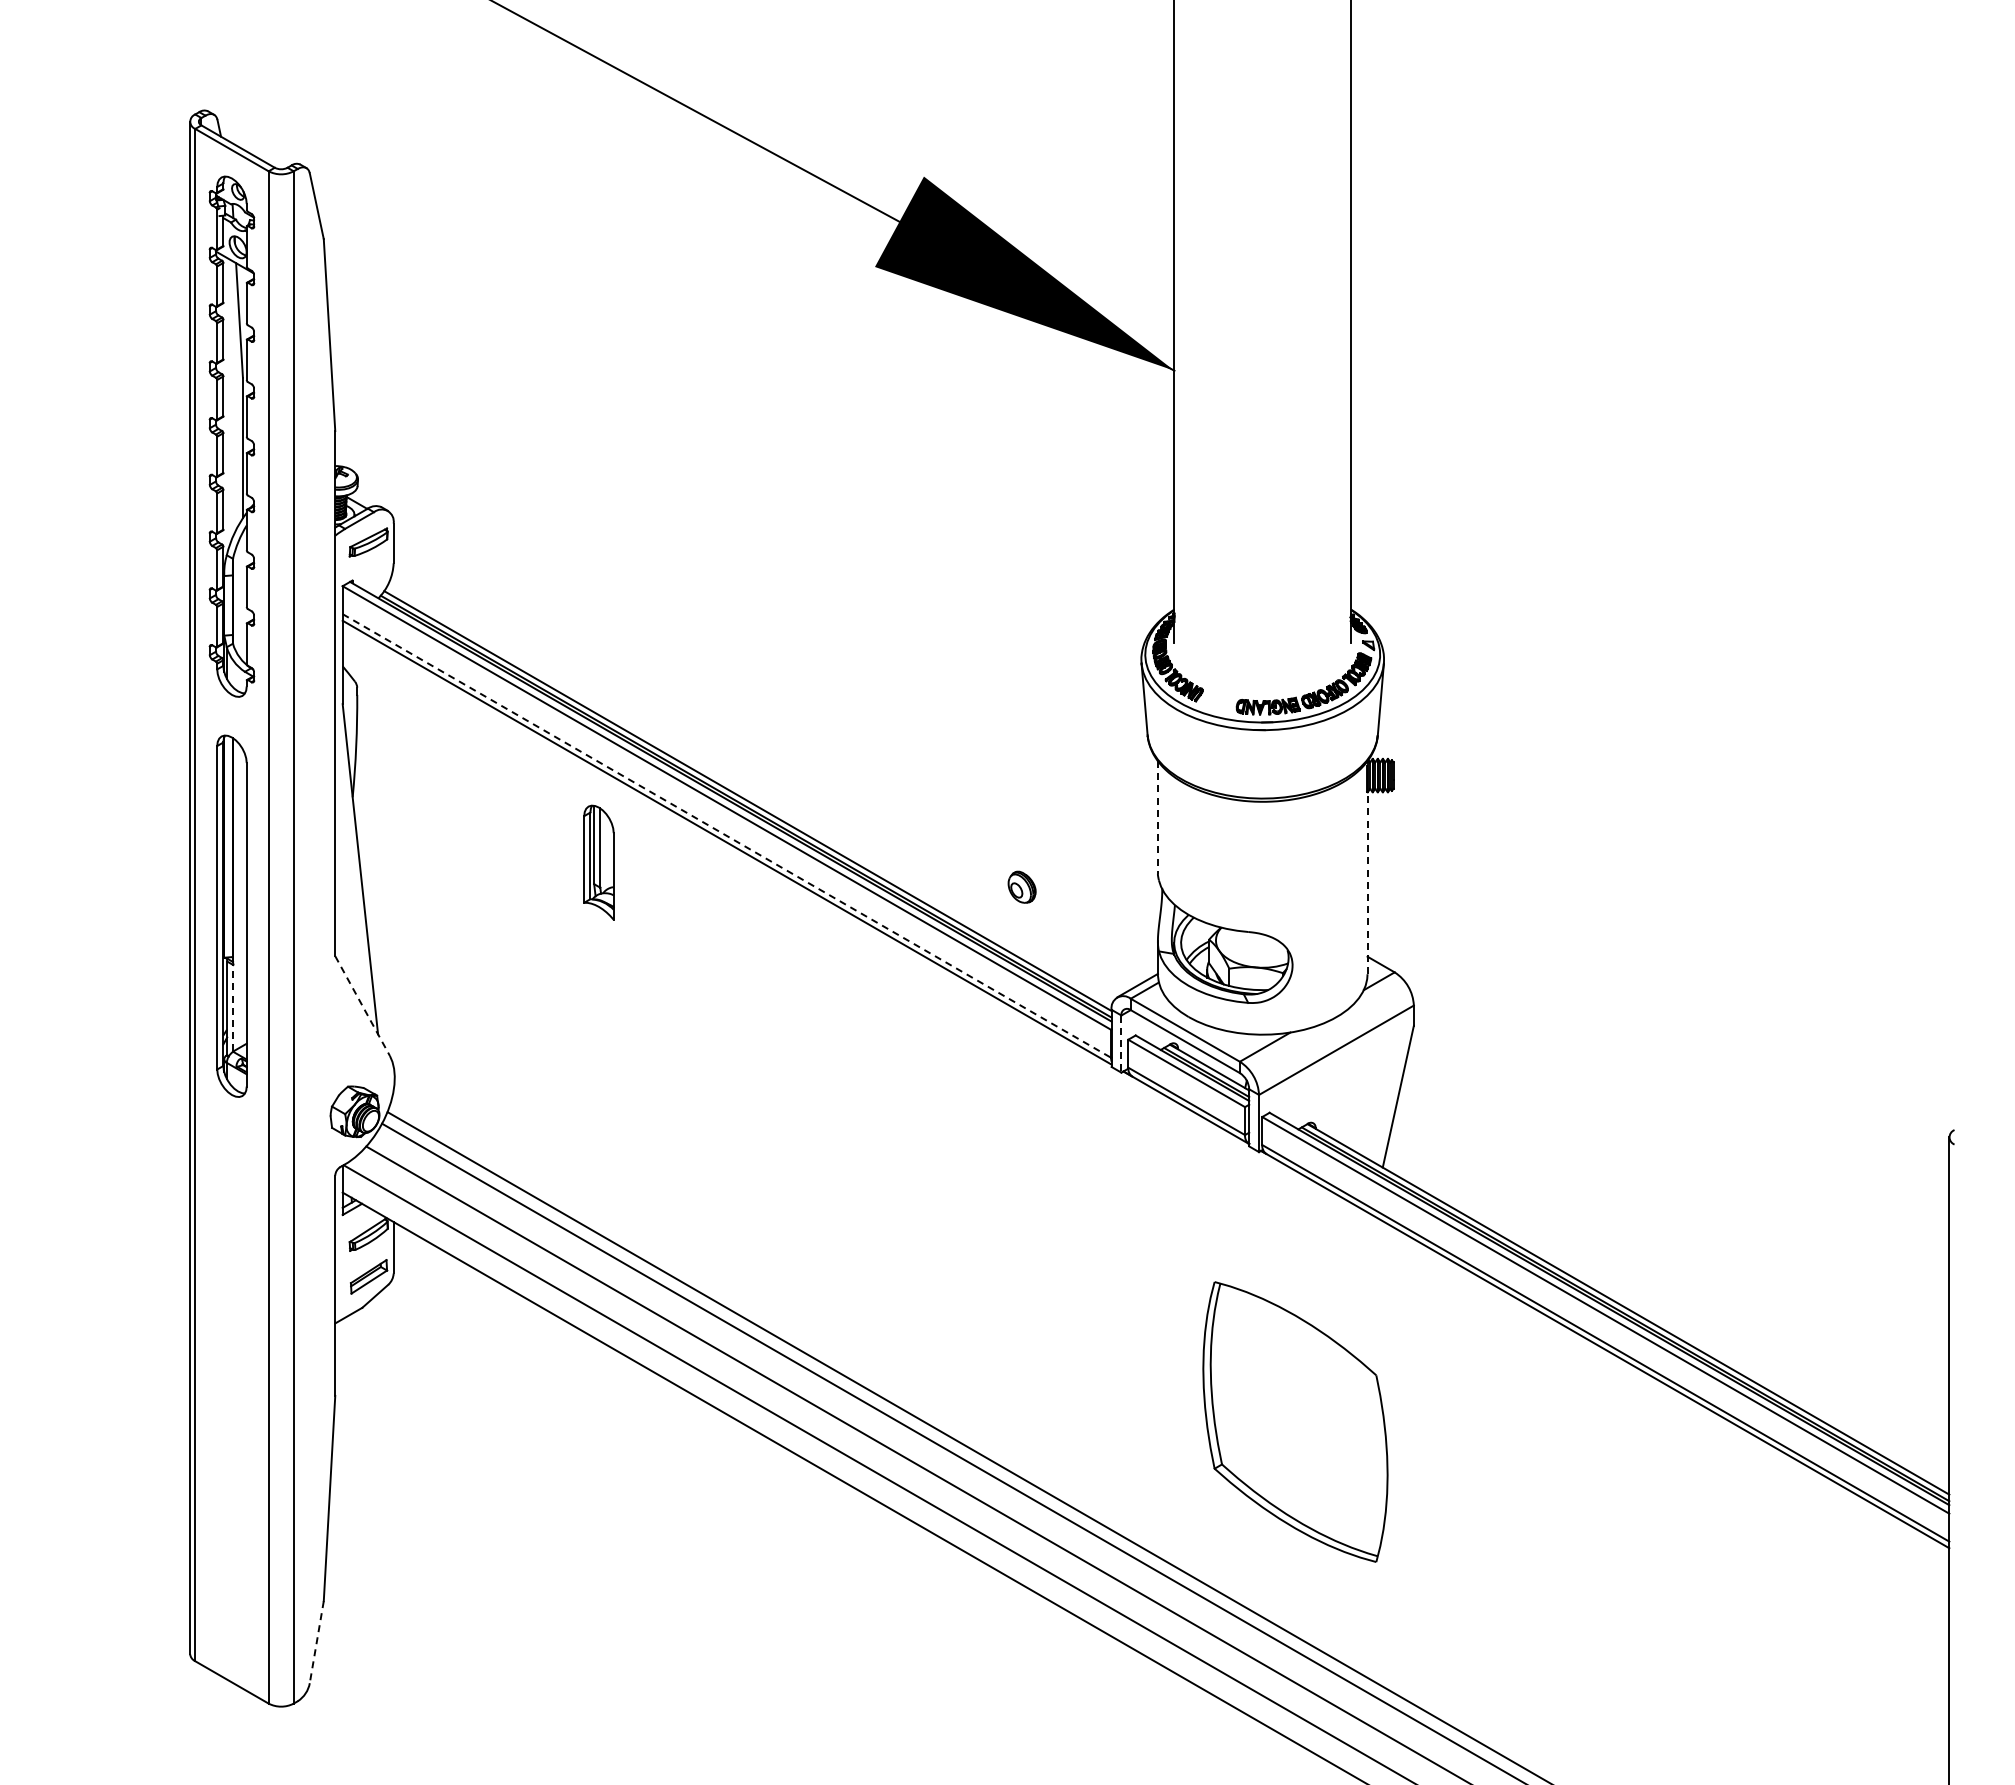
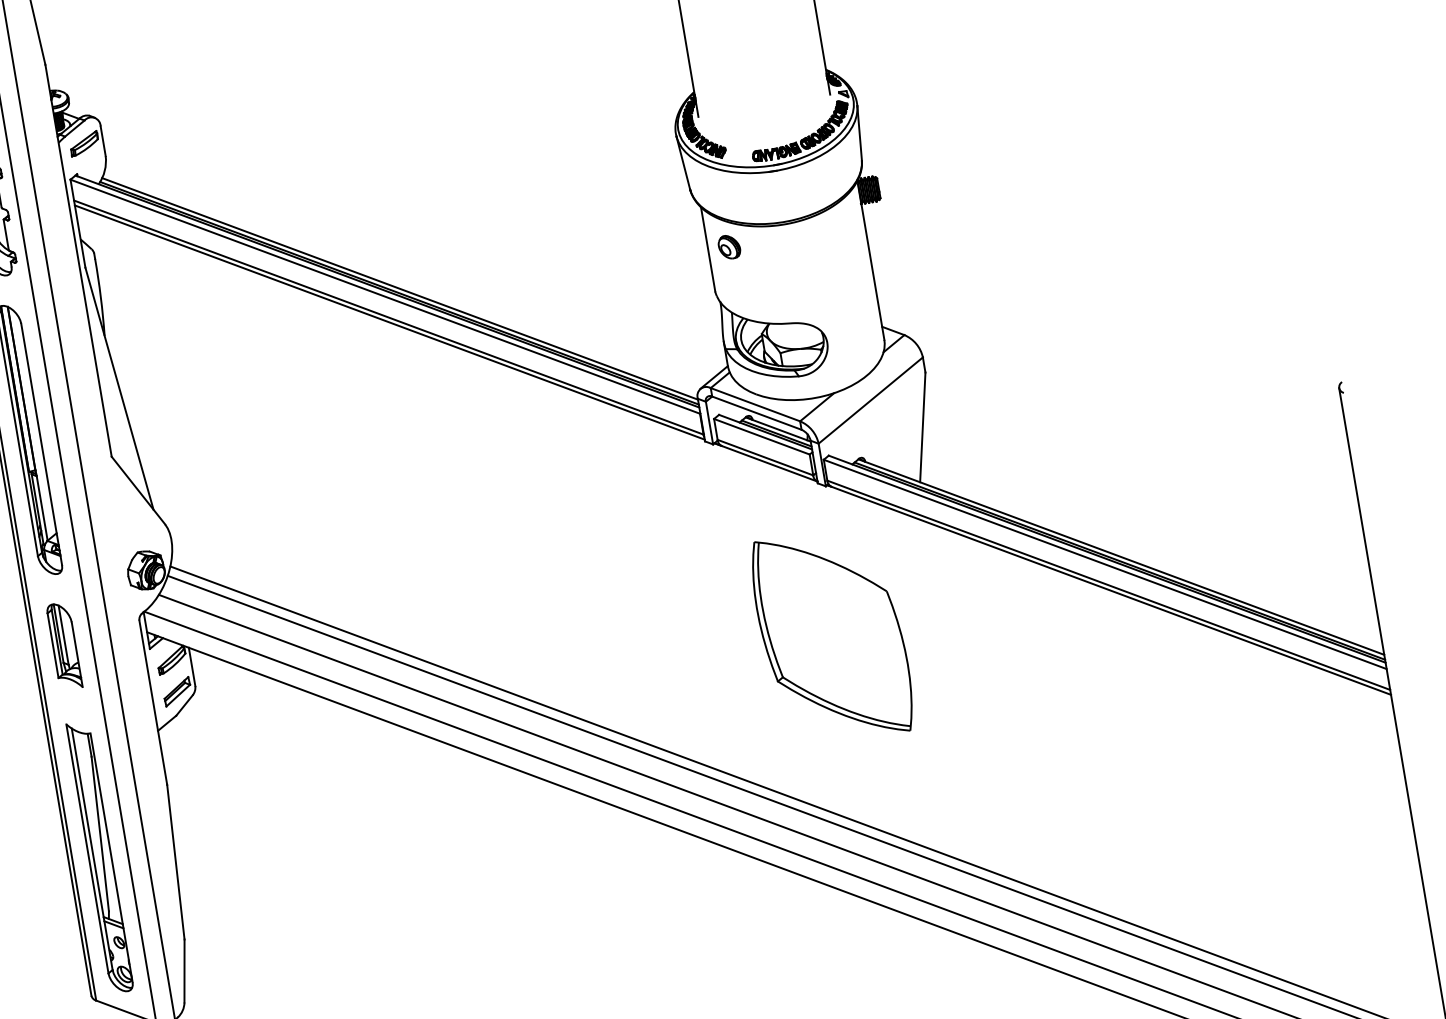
line: (1157, 817) -> (707, 249), dashed -> solid
line: (726, 835) -> (388, 317), dashed -> solid
part: (598, 862) -> (64, 646), moved
line: (1367, 882) -> (872, 271), dashed -> solid
part: (1021, 886) -> (728, 246), moved
line: (362, 1006) -> (138, 490), dashed -> solid
line: (233, 1007) -> (42, 507), dashed -> solid
line: (1121, 1044) -> (709, 423), dashed -> solid
part: (1295, 1421) -> (832, 636), moved
part: (231, 1475) -> (99, 857), added
line: (316, 1642) -> (184, 971), dashed -> solid

